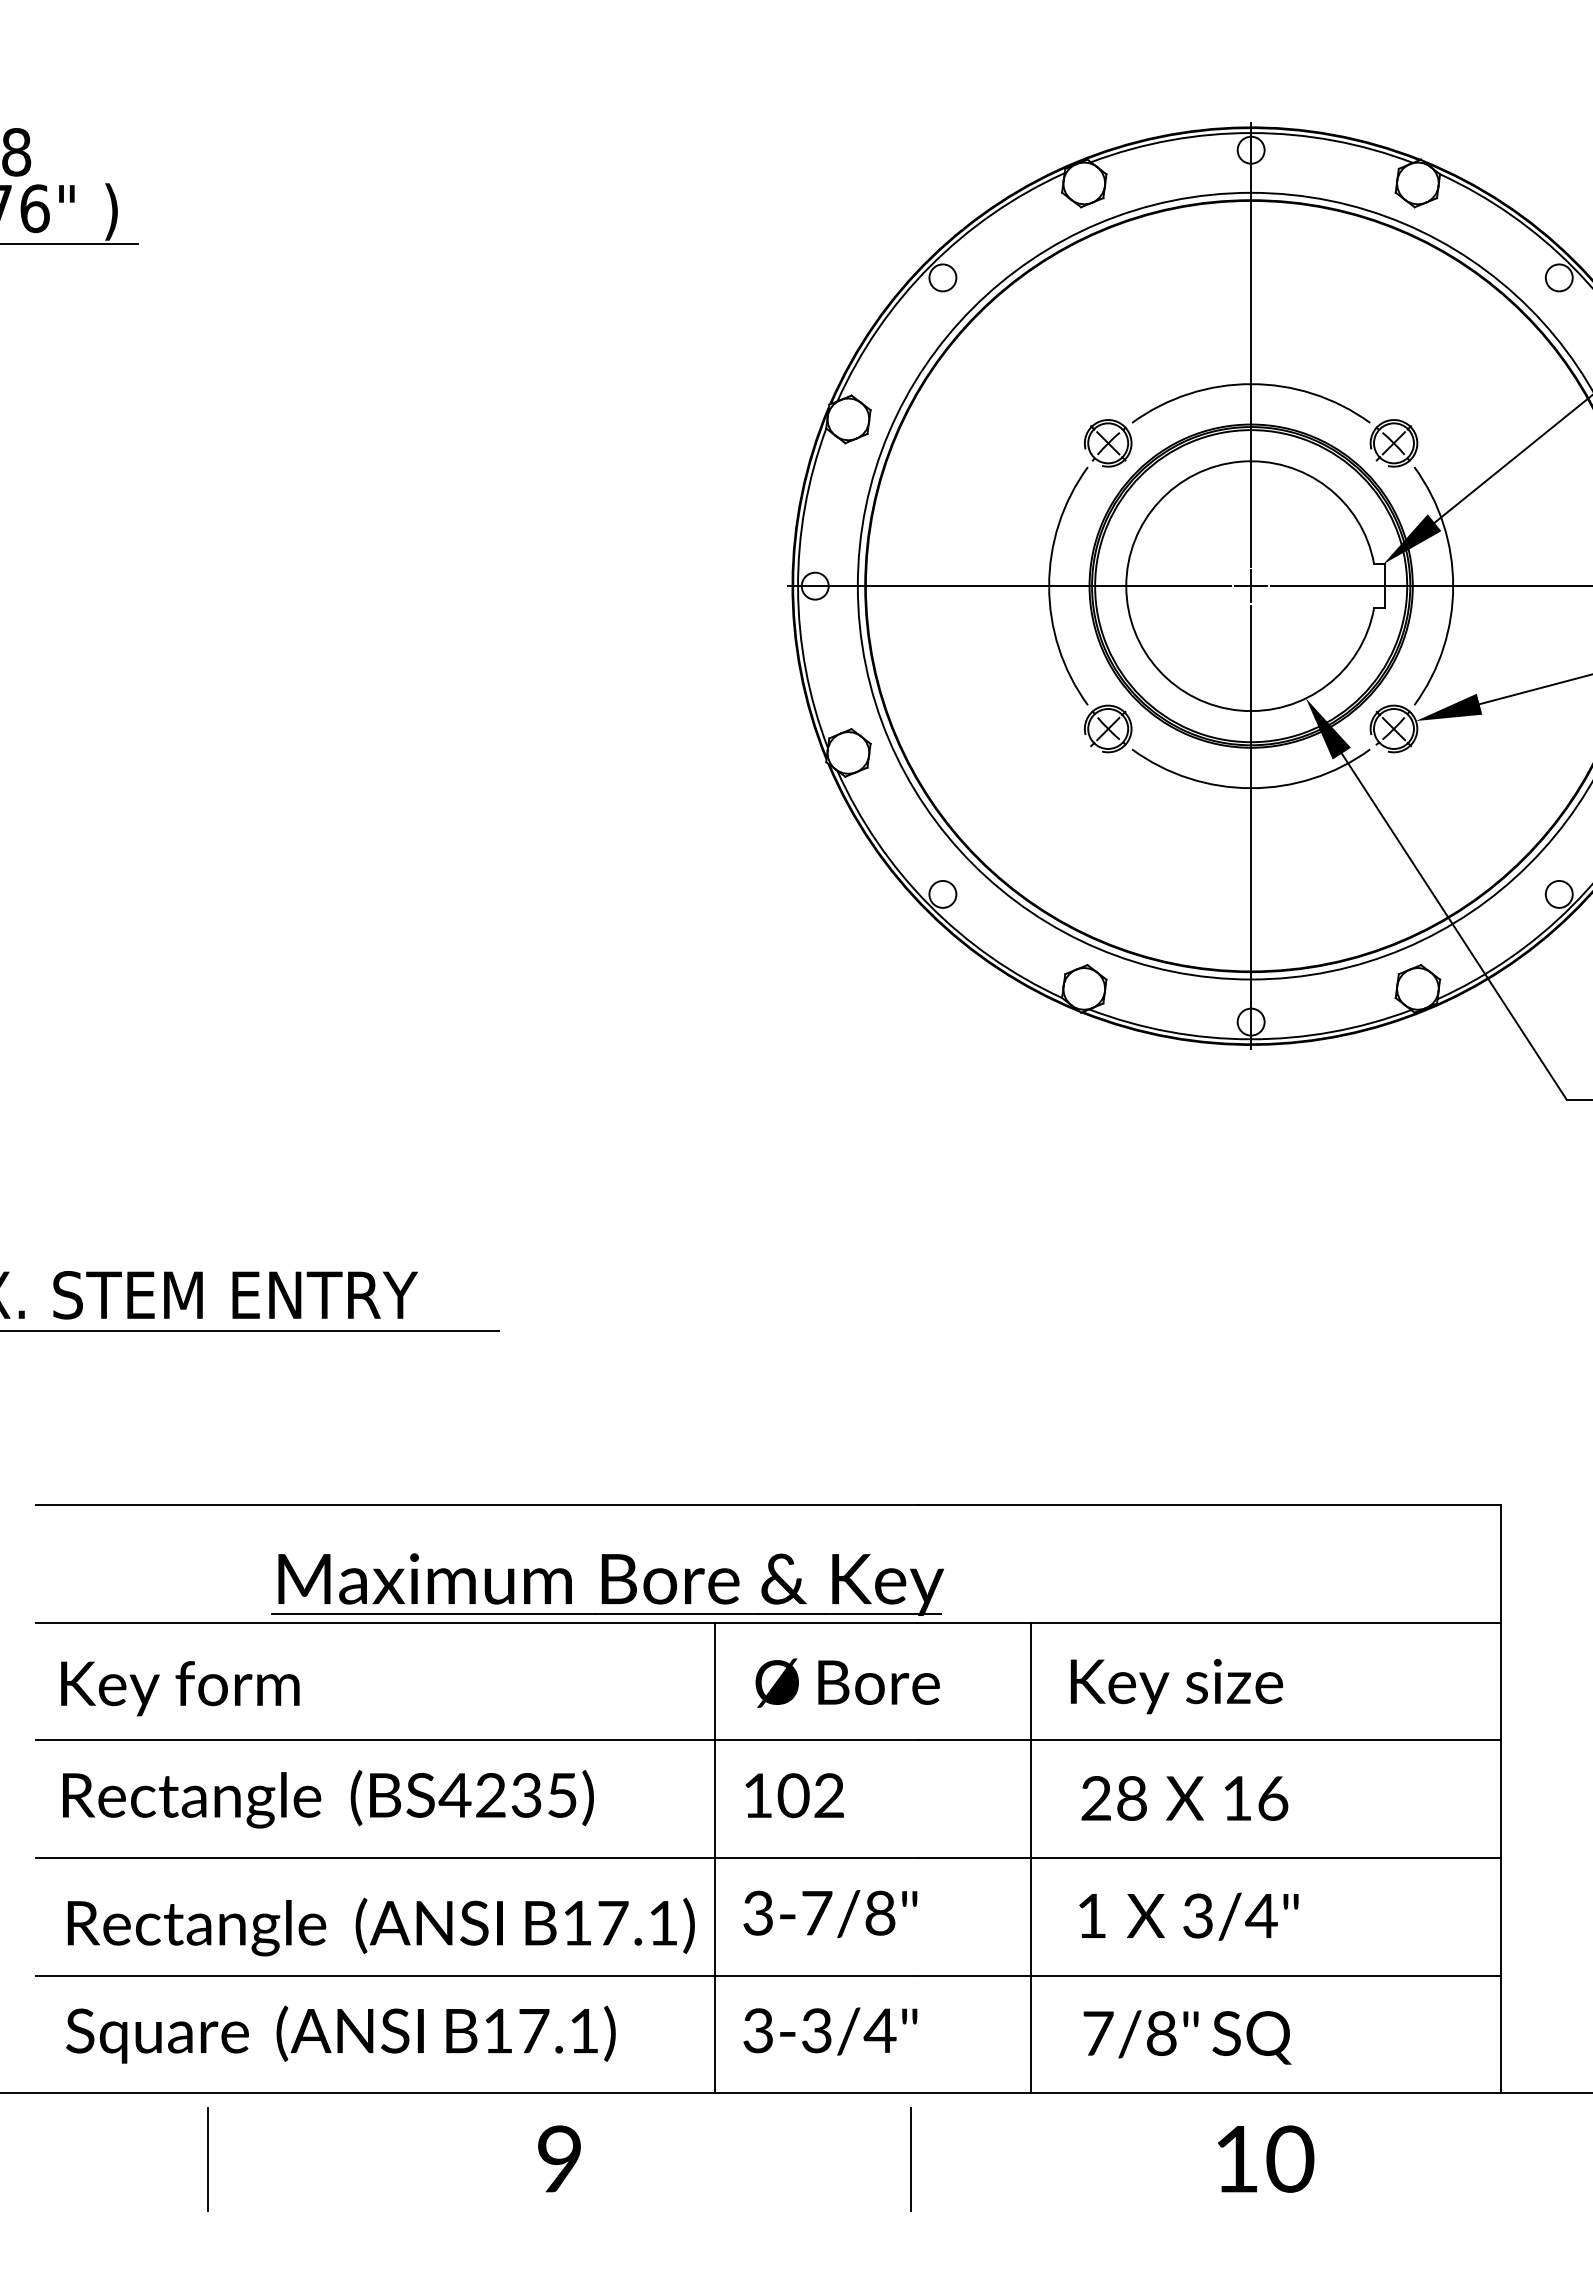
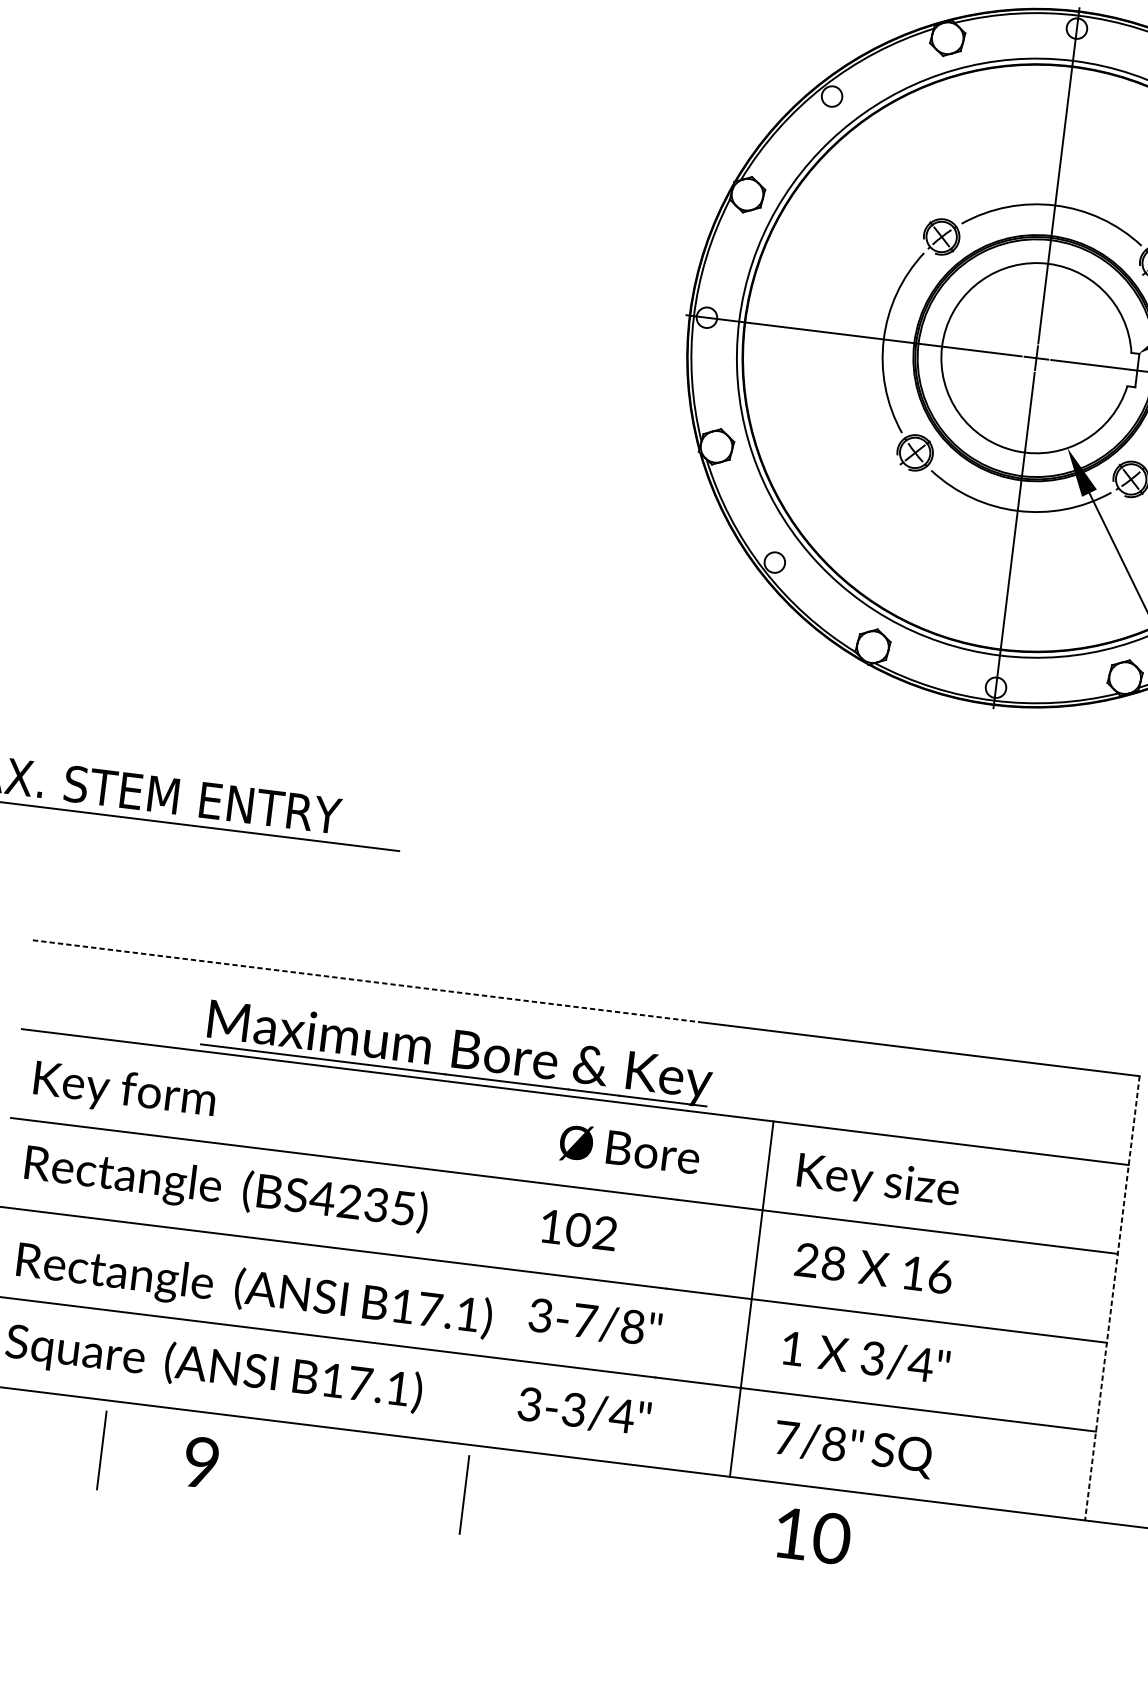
line: (477, 1505) -> (366, 981), solid -> dashed
line: (1500, 1799) -> (1112, 1298), solid -> dashed
line: (714, 1857) -> (512, 1269), removed
text: (559, 2158) -> (201, 1462), moved
text: (1266, 2158) -> (813, 1535), moved
line: (910, 2159) -> (464, 1495), moved

